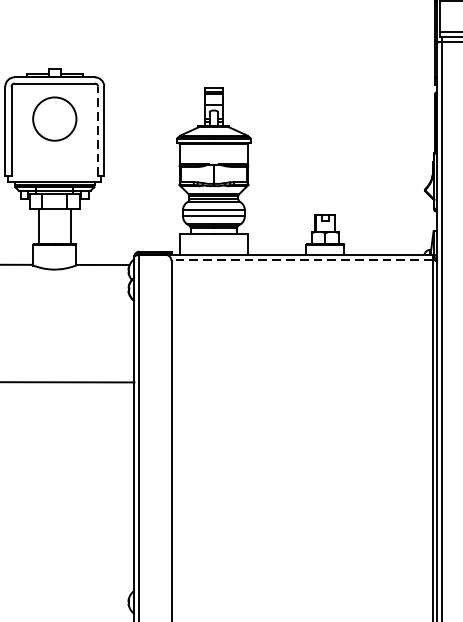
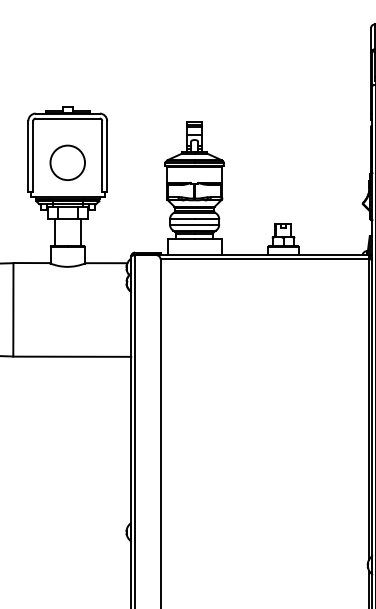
circle: (54, 118) -> (67, 162), moved
line: (98, 131) -> (102, 156), dashed -> solid
line: (301, 260) -> (264, 259), dashed -> solid

